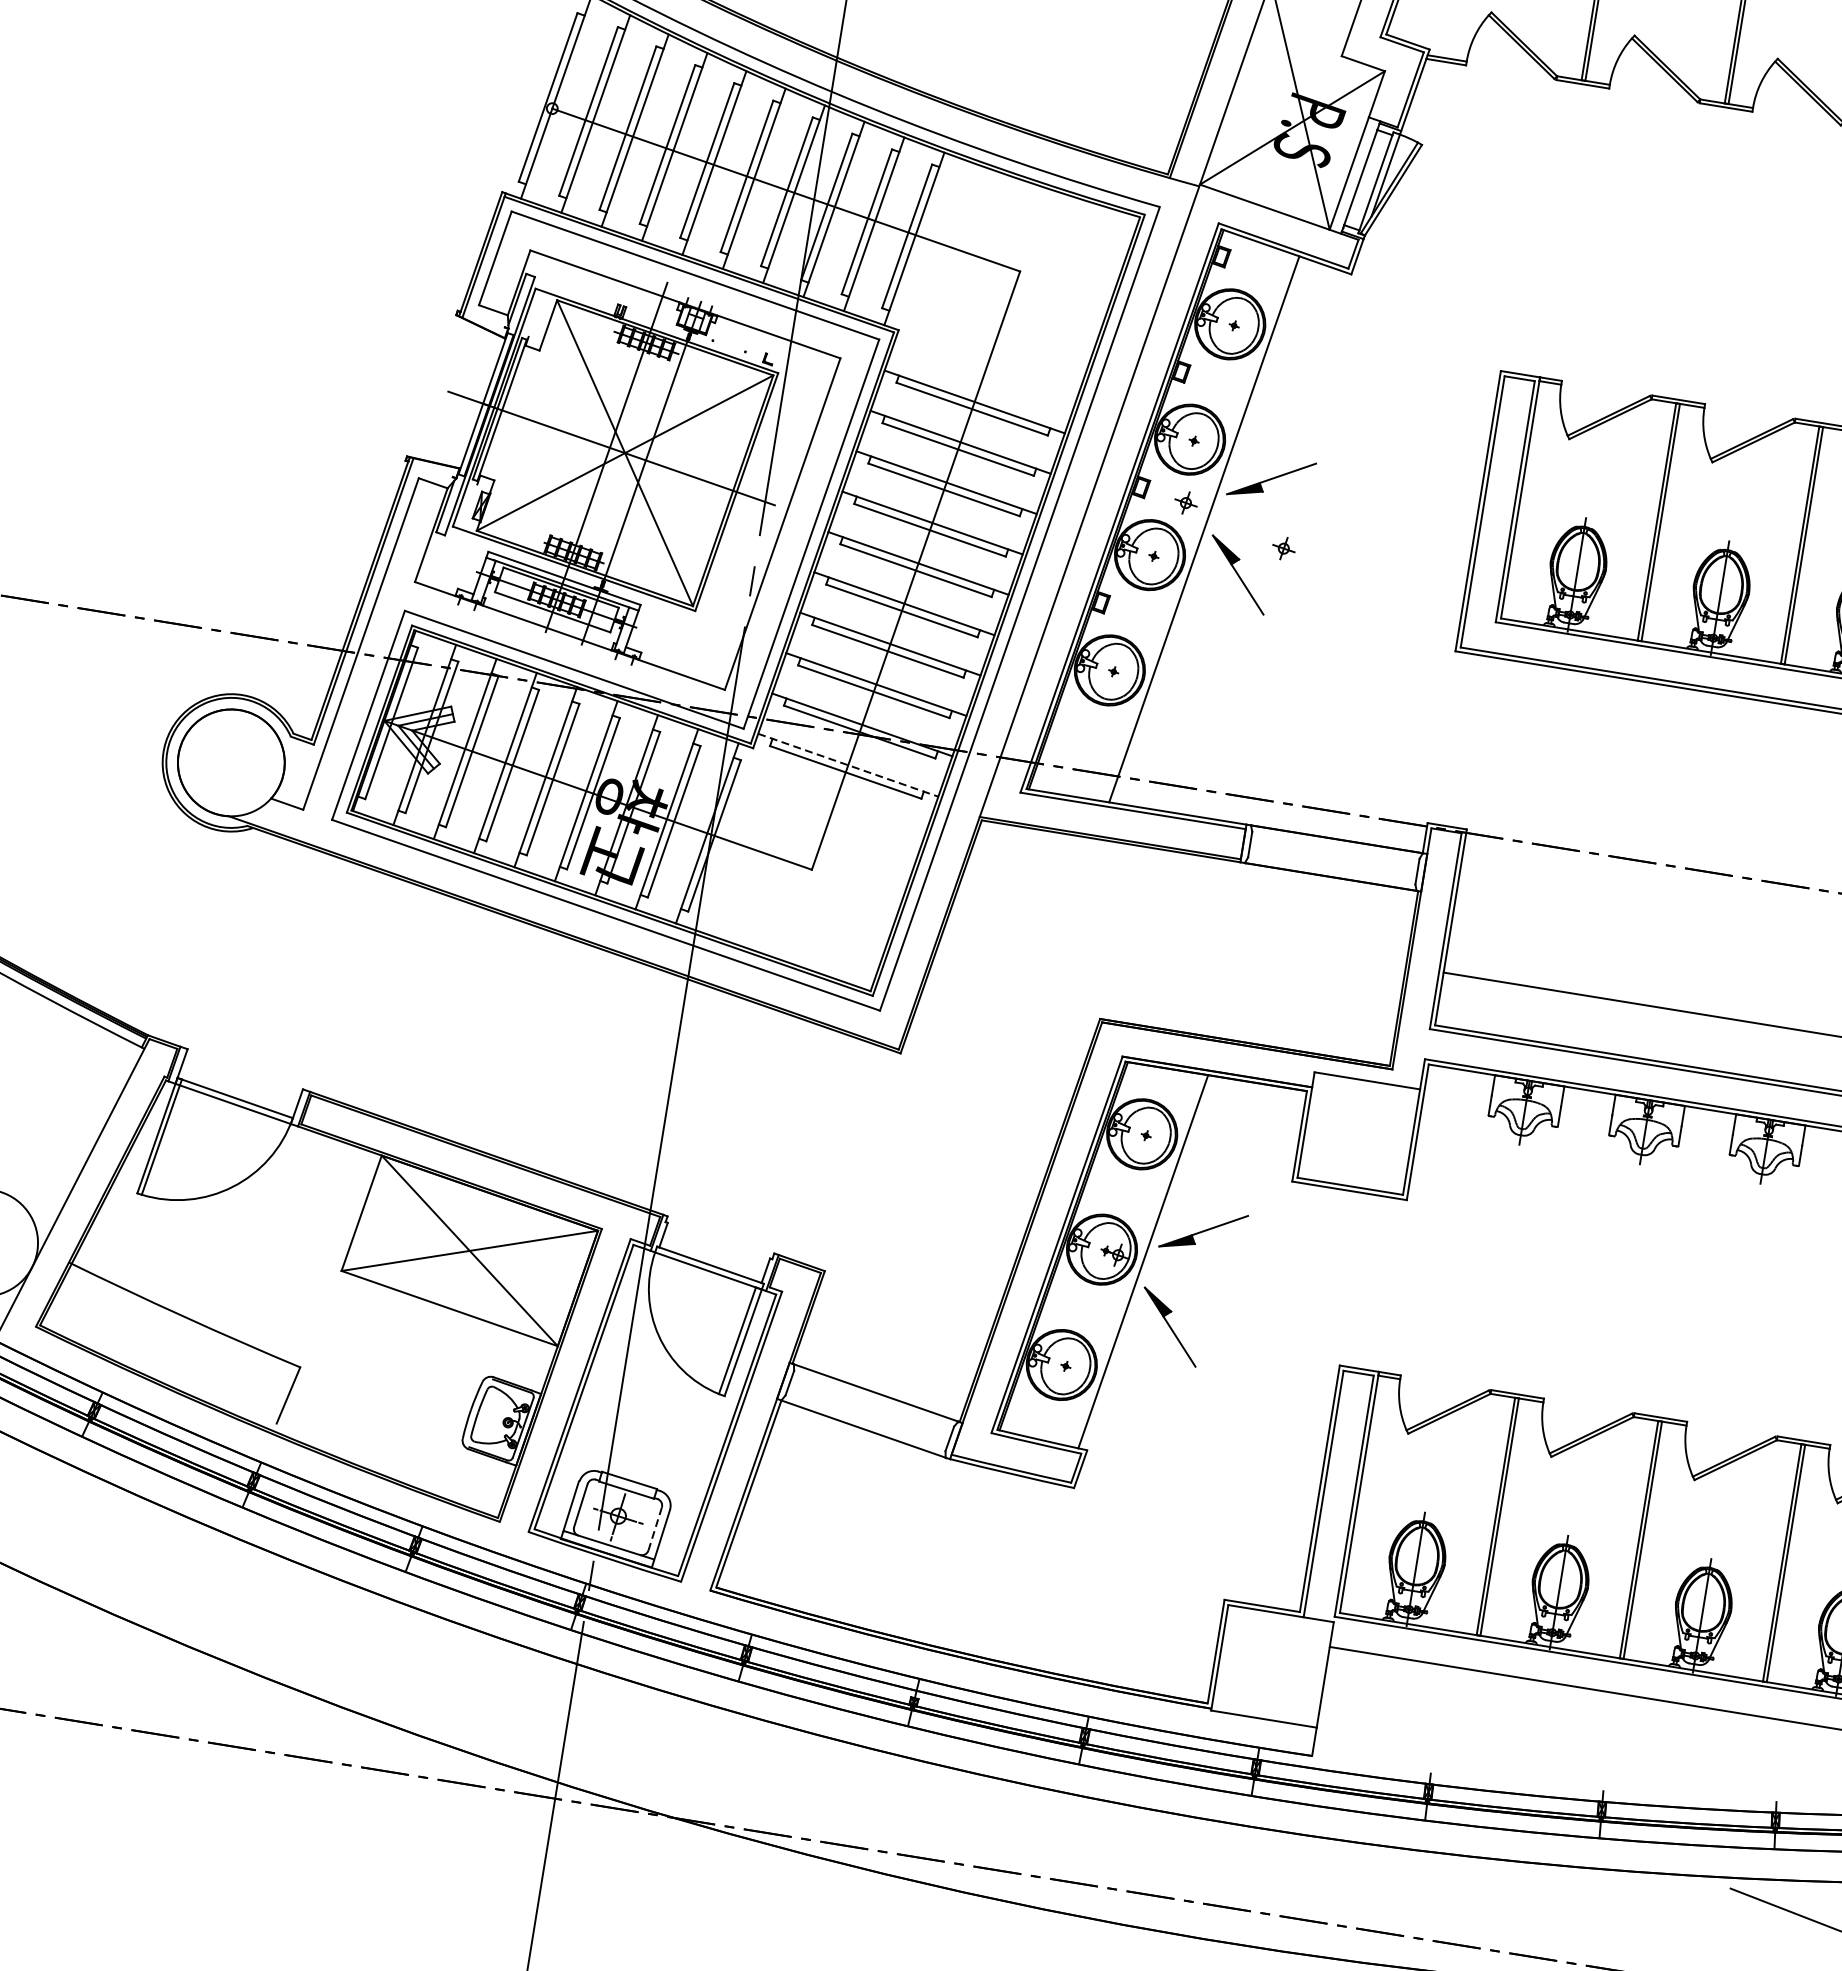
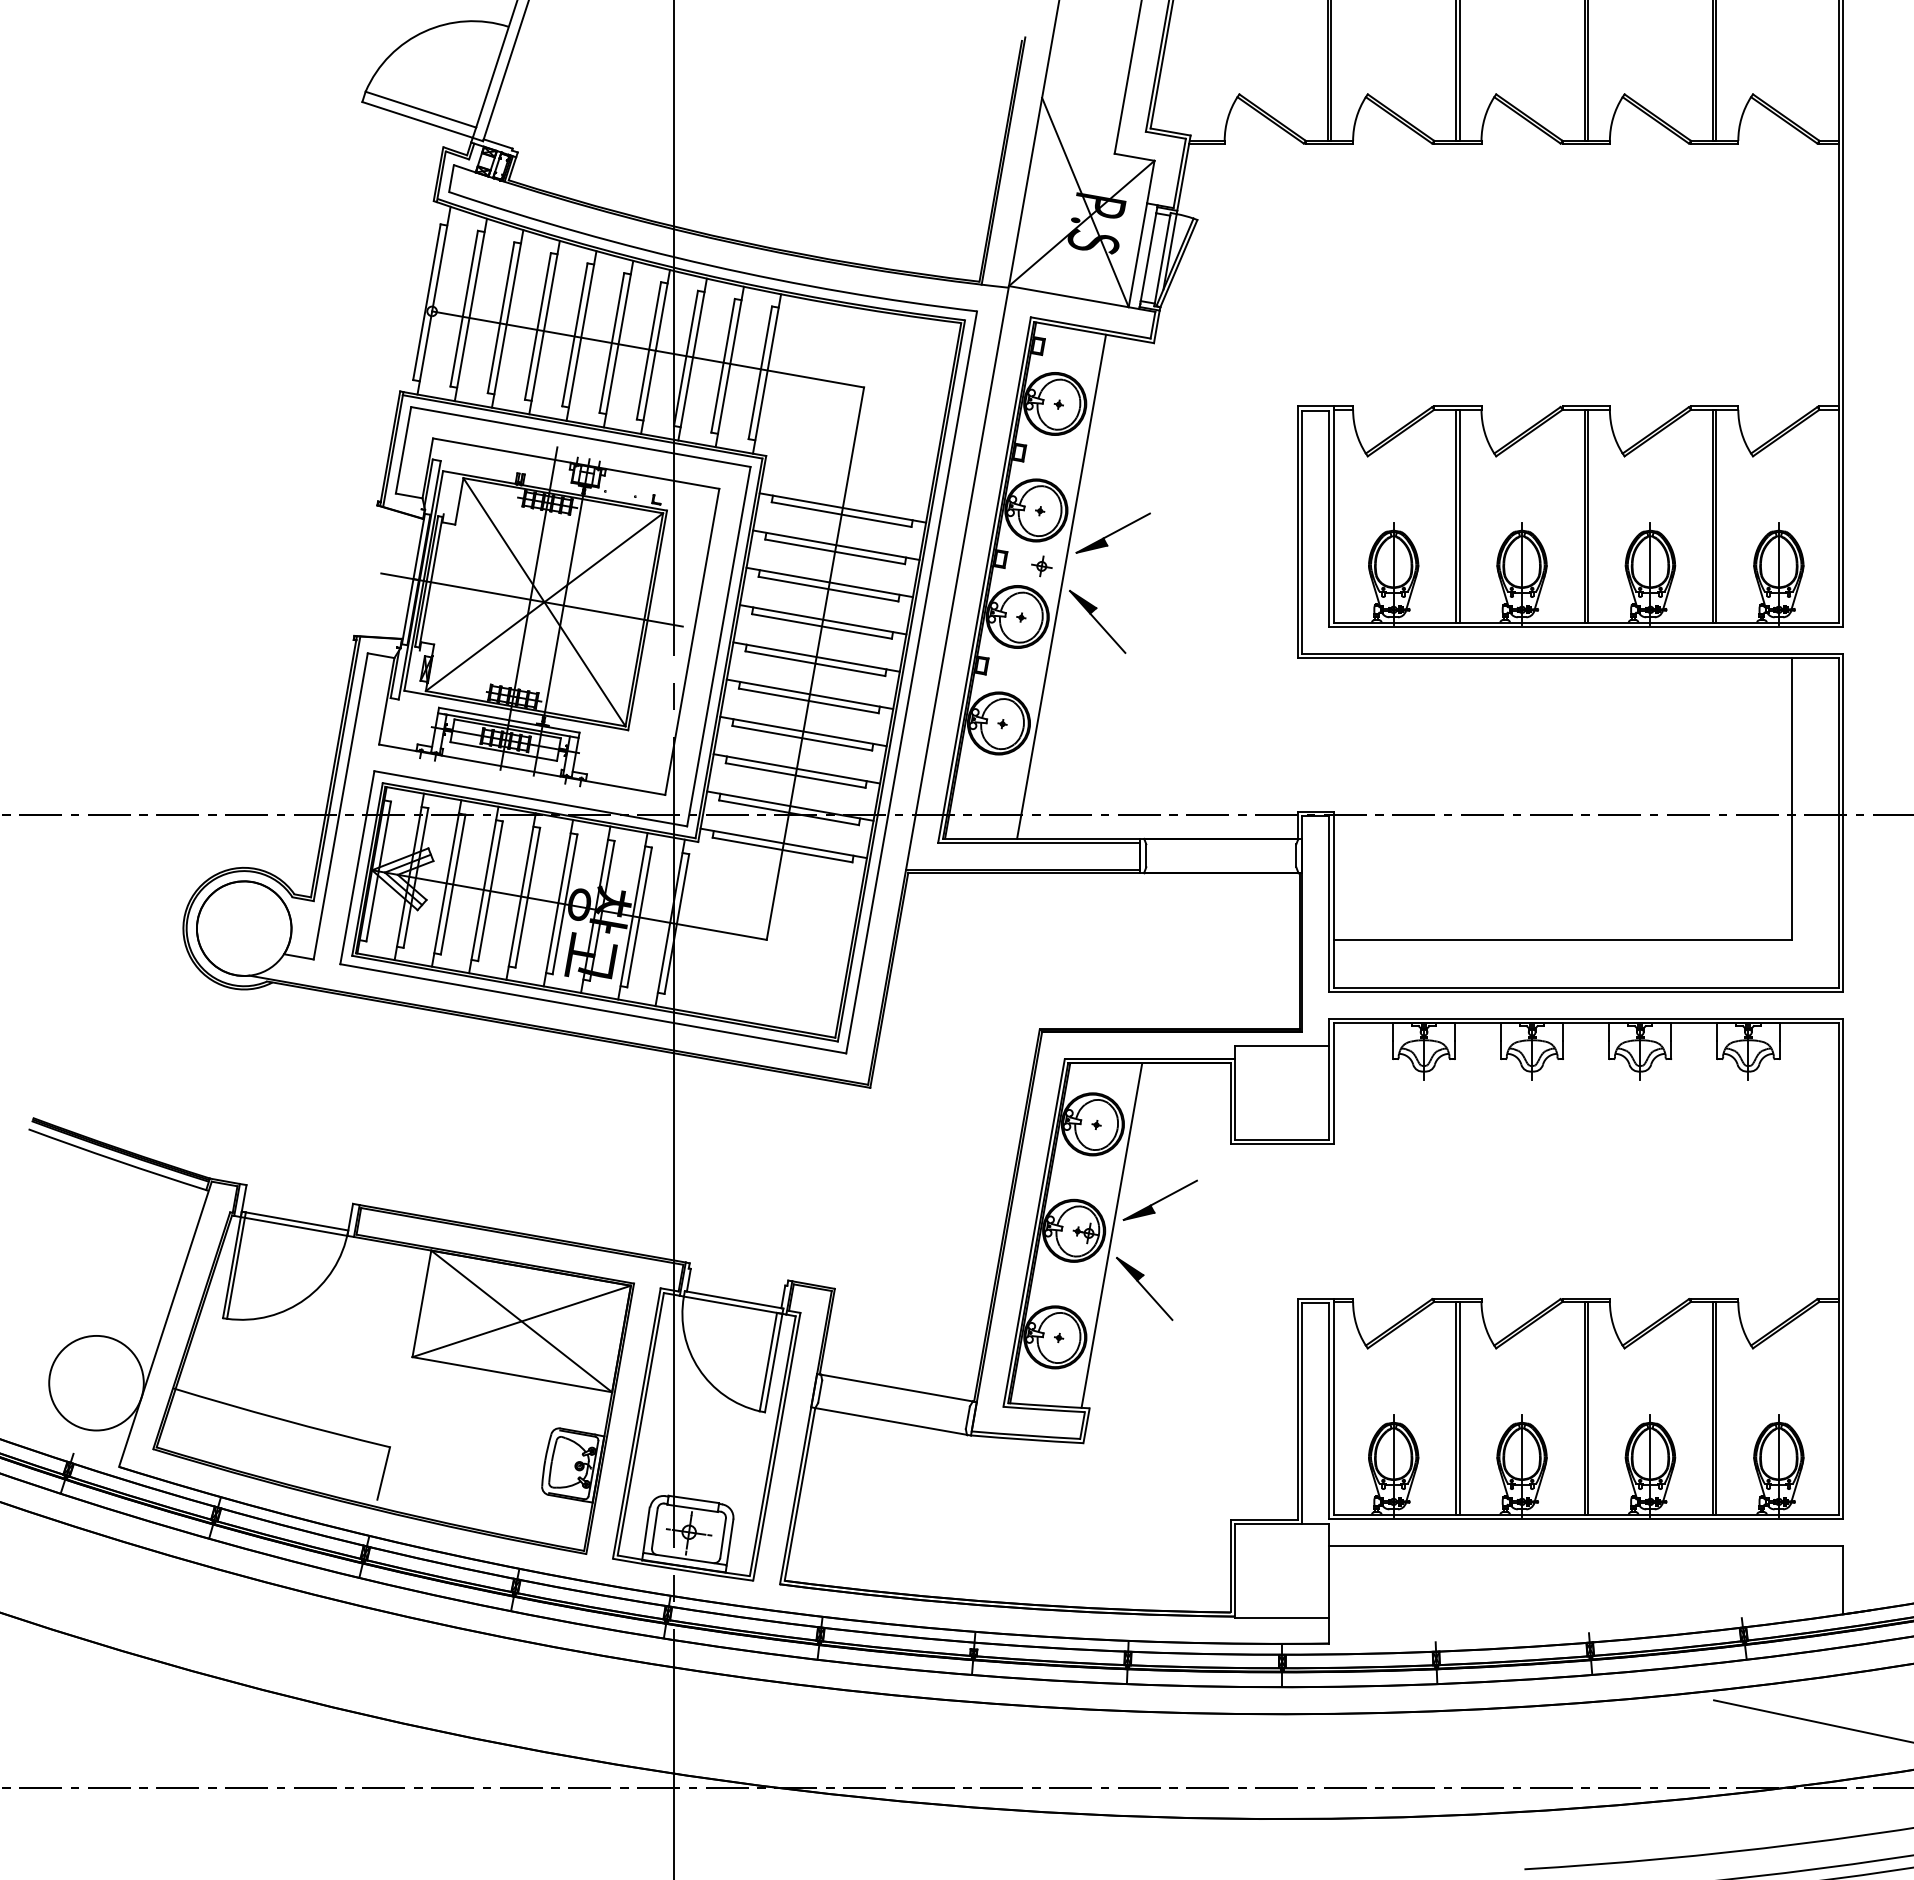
part: (1283, 548) -> (1133, 592), removed
line: (849, 765) -> (784, 843), dashed -> solid
line: (655, 1529) -> (723, 1538), dashed -> solid

